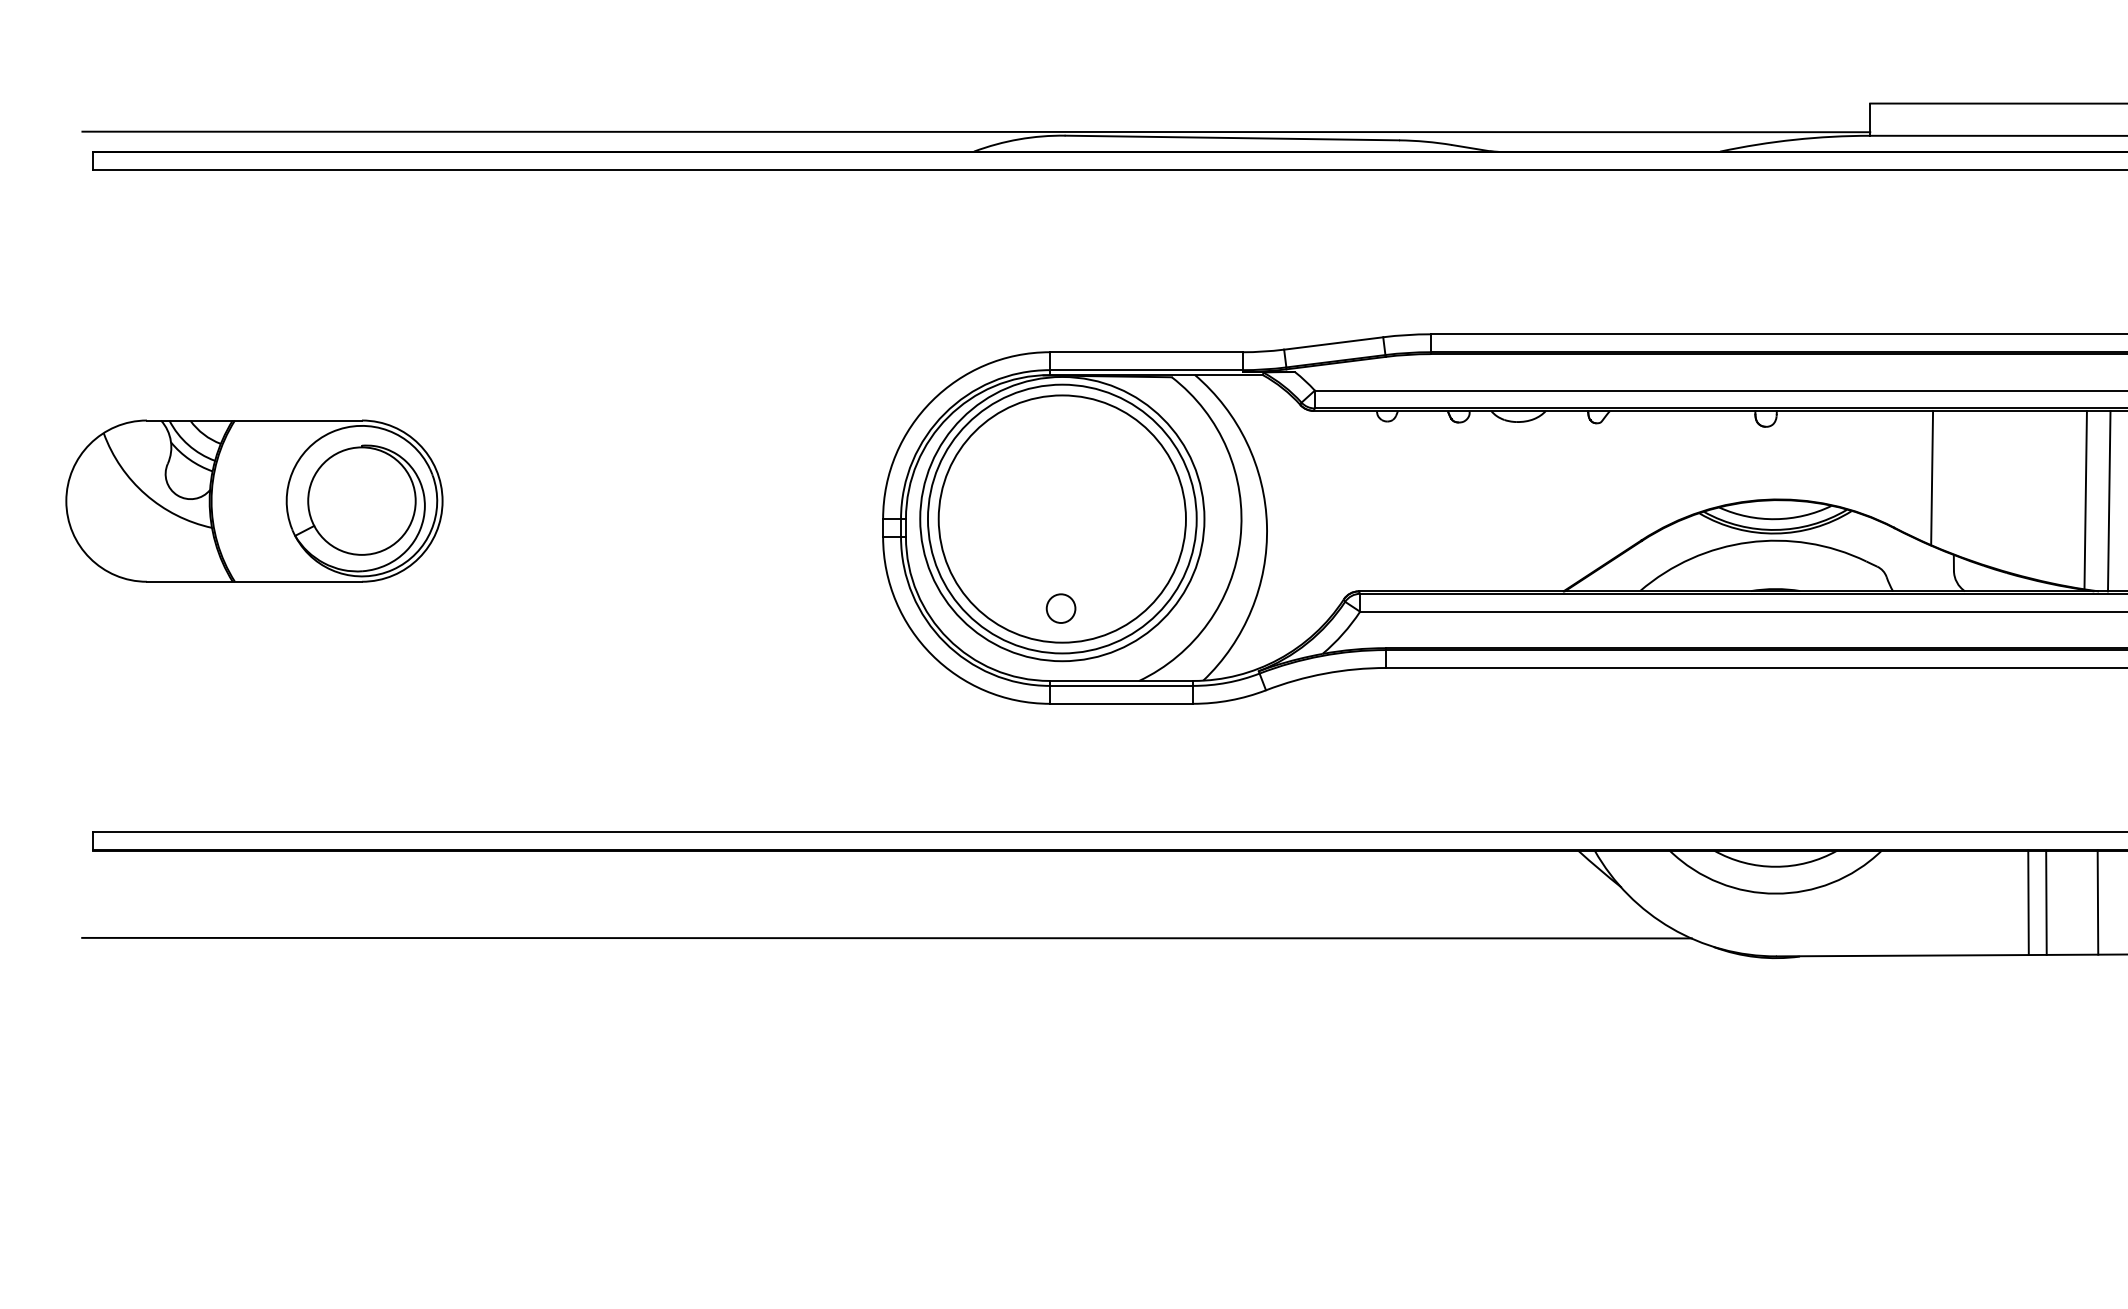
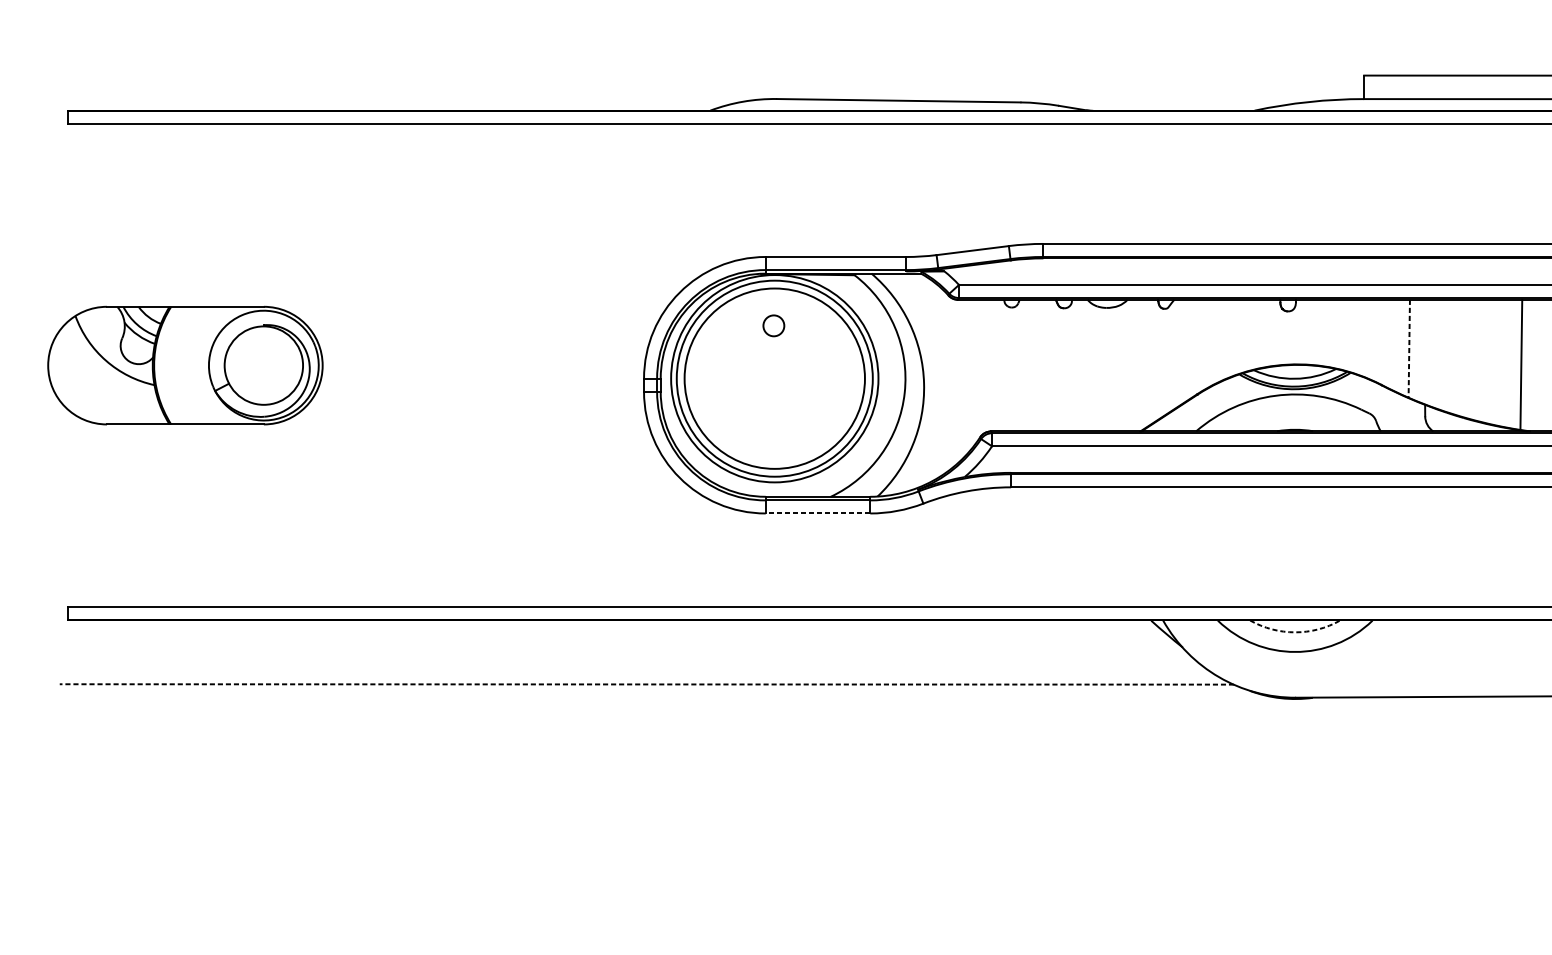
line: (976, 131) -> (712, 95), removed
line: (1932, 478) -> (1409, 349), solid -> dashed
line: (2108, 500) -> (1537, 365), removed
circle: (1060, 608) -> (773, 325), moved
line: (1121, 703) -> (817, 513), solid -> dashed
arc: (1775, 866) -> (1295, 632), solid -> dashed
line: (2028, 902) -> (1479, 658), removed
line: (2046, 902) -> (1492, 658), removed
line: (2097, 902) -> (1529, 658), removed
line: (887, 938) -> (647, 684), solid -> dashed

